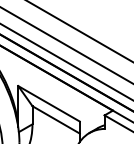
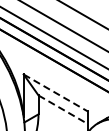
line: (49, 103) -> (56, 92), solid -> dashed
line: (56, 120) -> (63, 110), solid -> dashed

